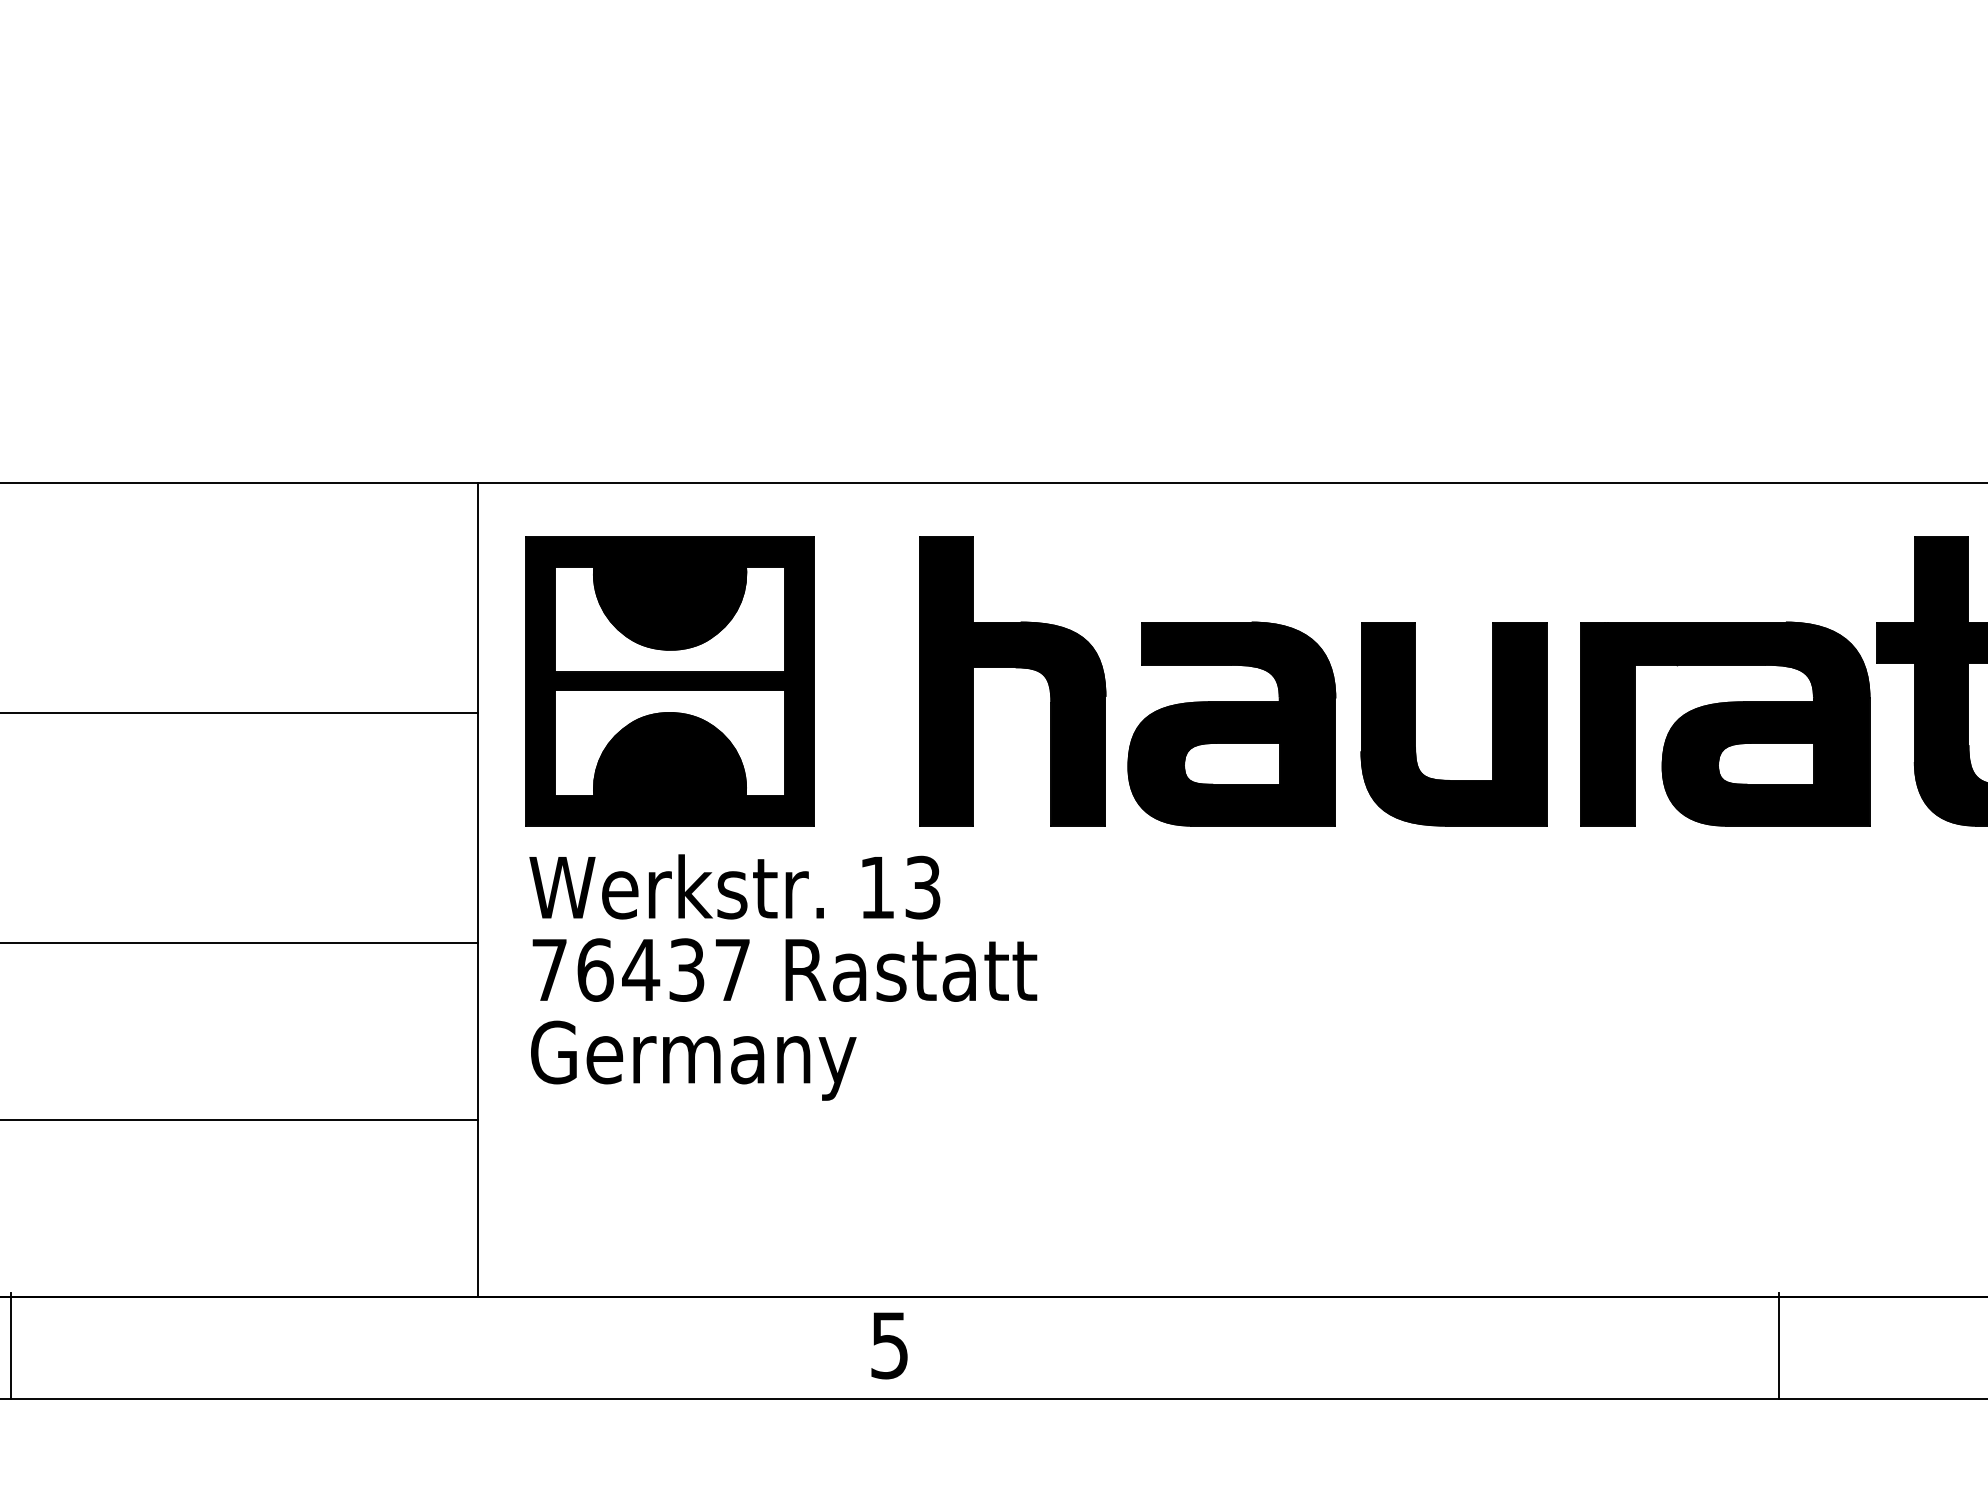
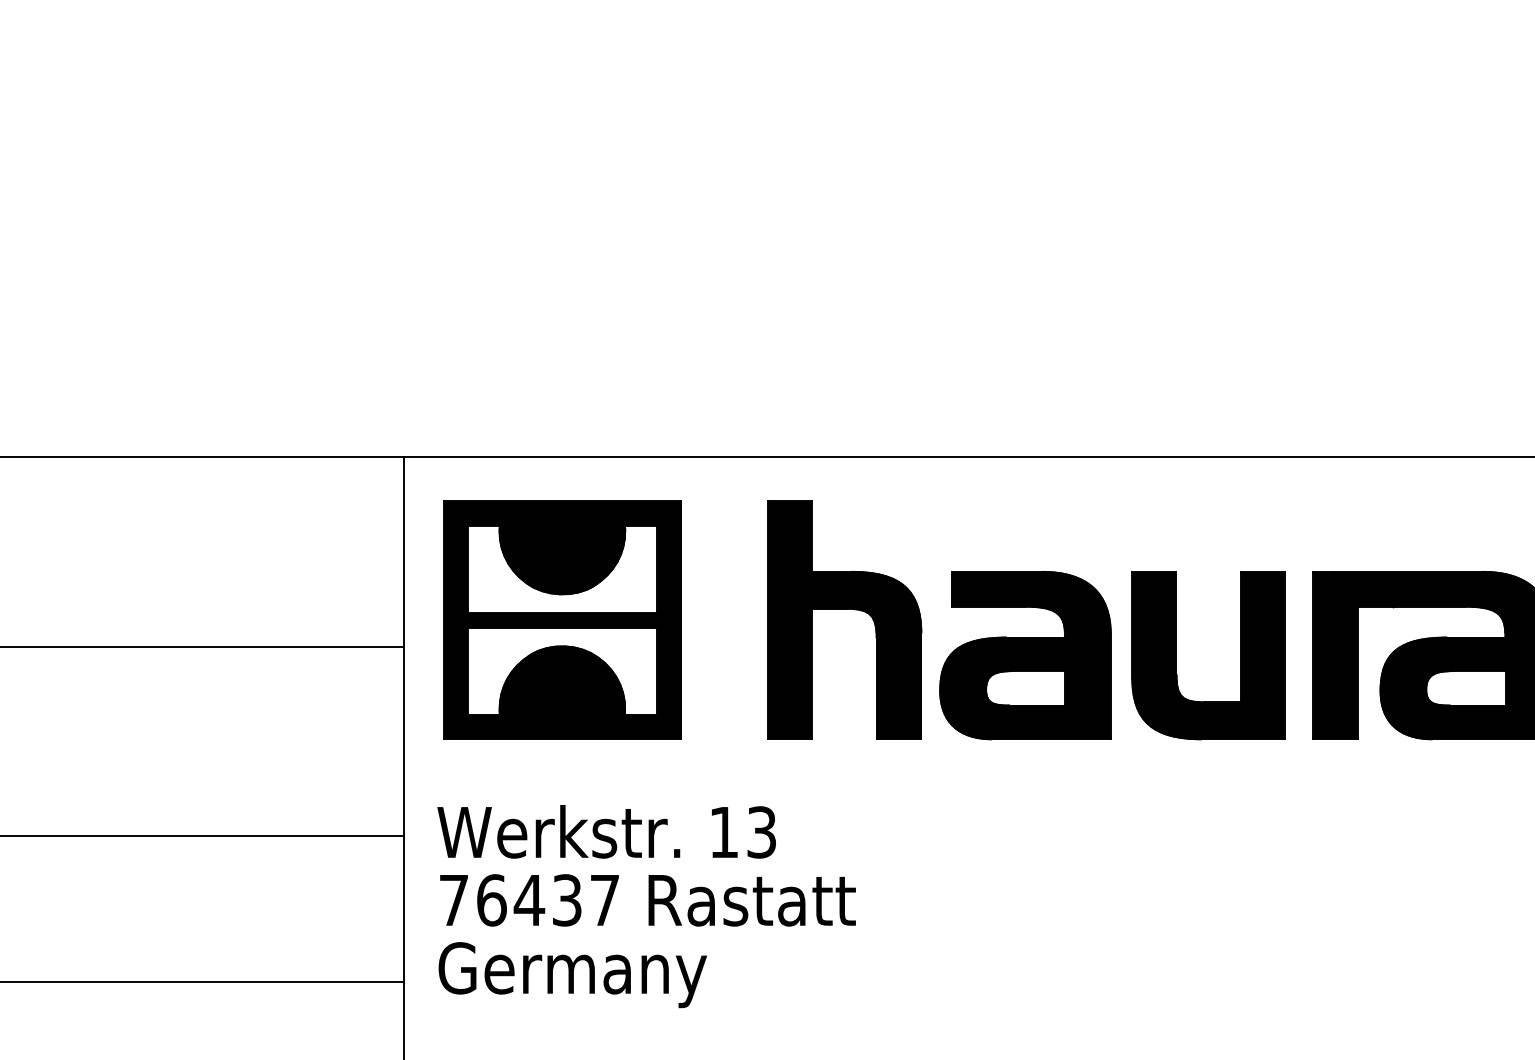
text: (783, 977) -> (646, 906), moved

